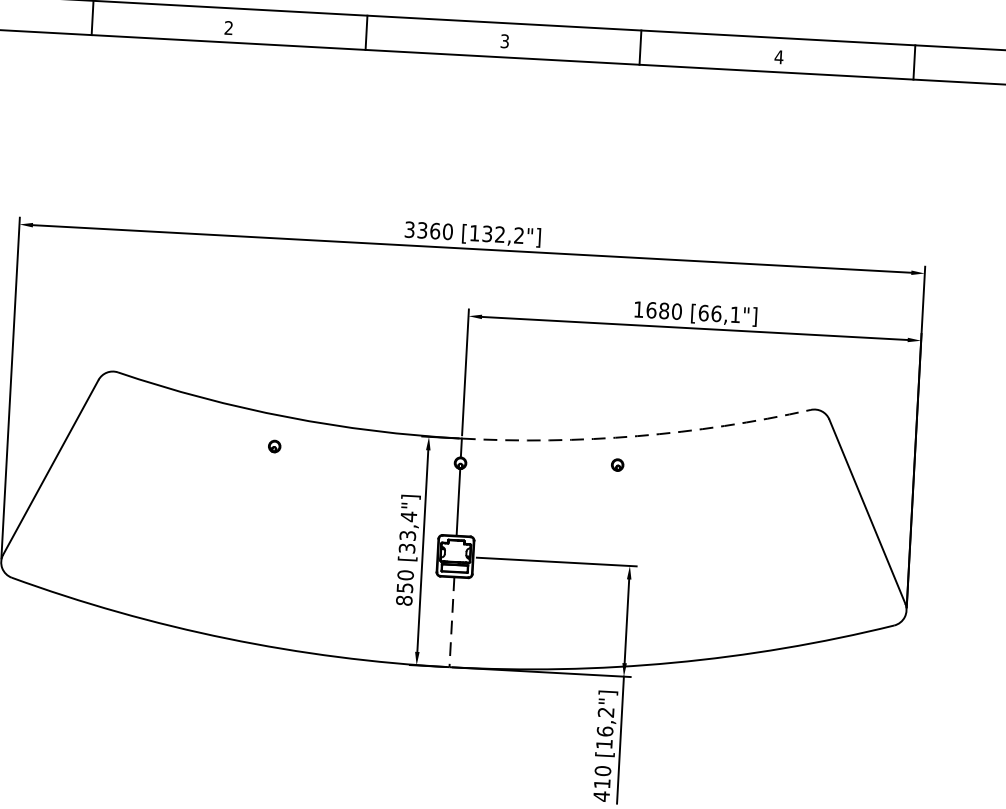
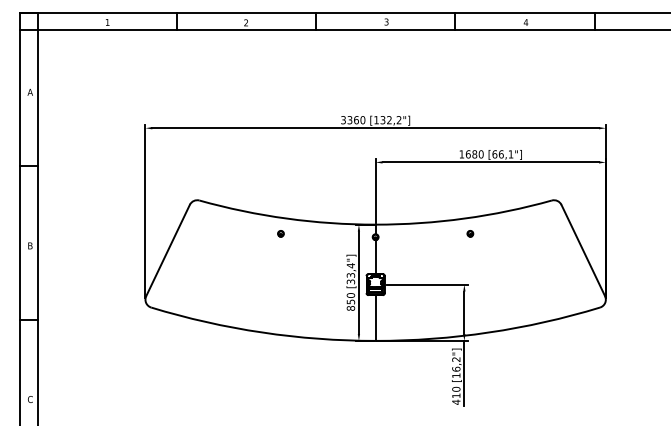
arc: (637, 435) -> (464, 218), dashed -> solid
part: (617, 464) -> (470, 233), moved
line: (451, 623) -> (375, 318), dashed -> solid

